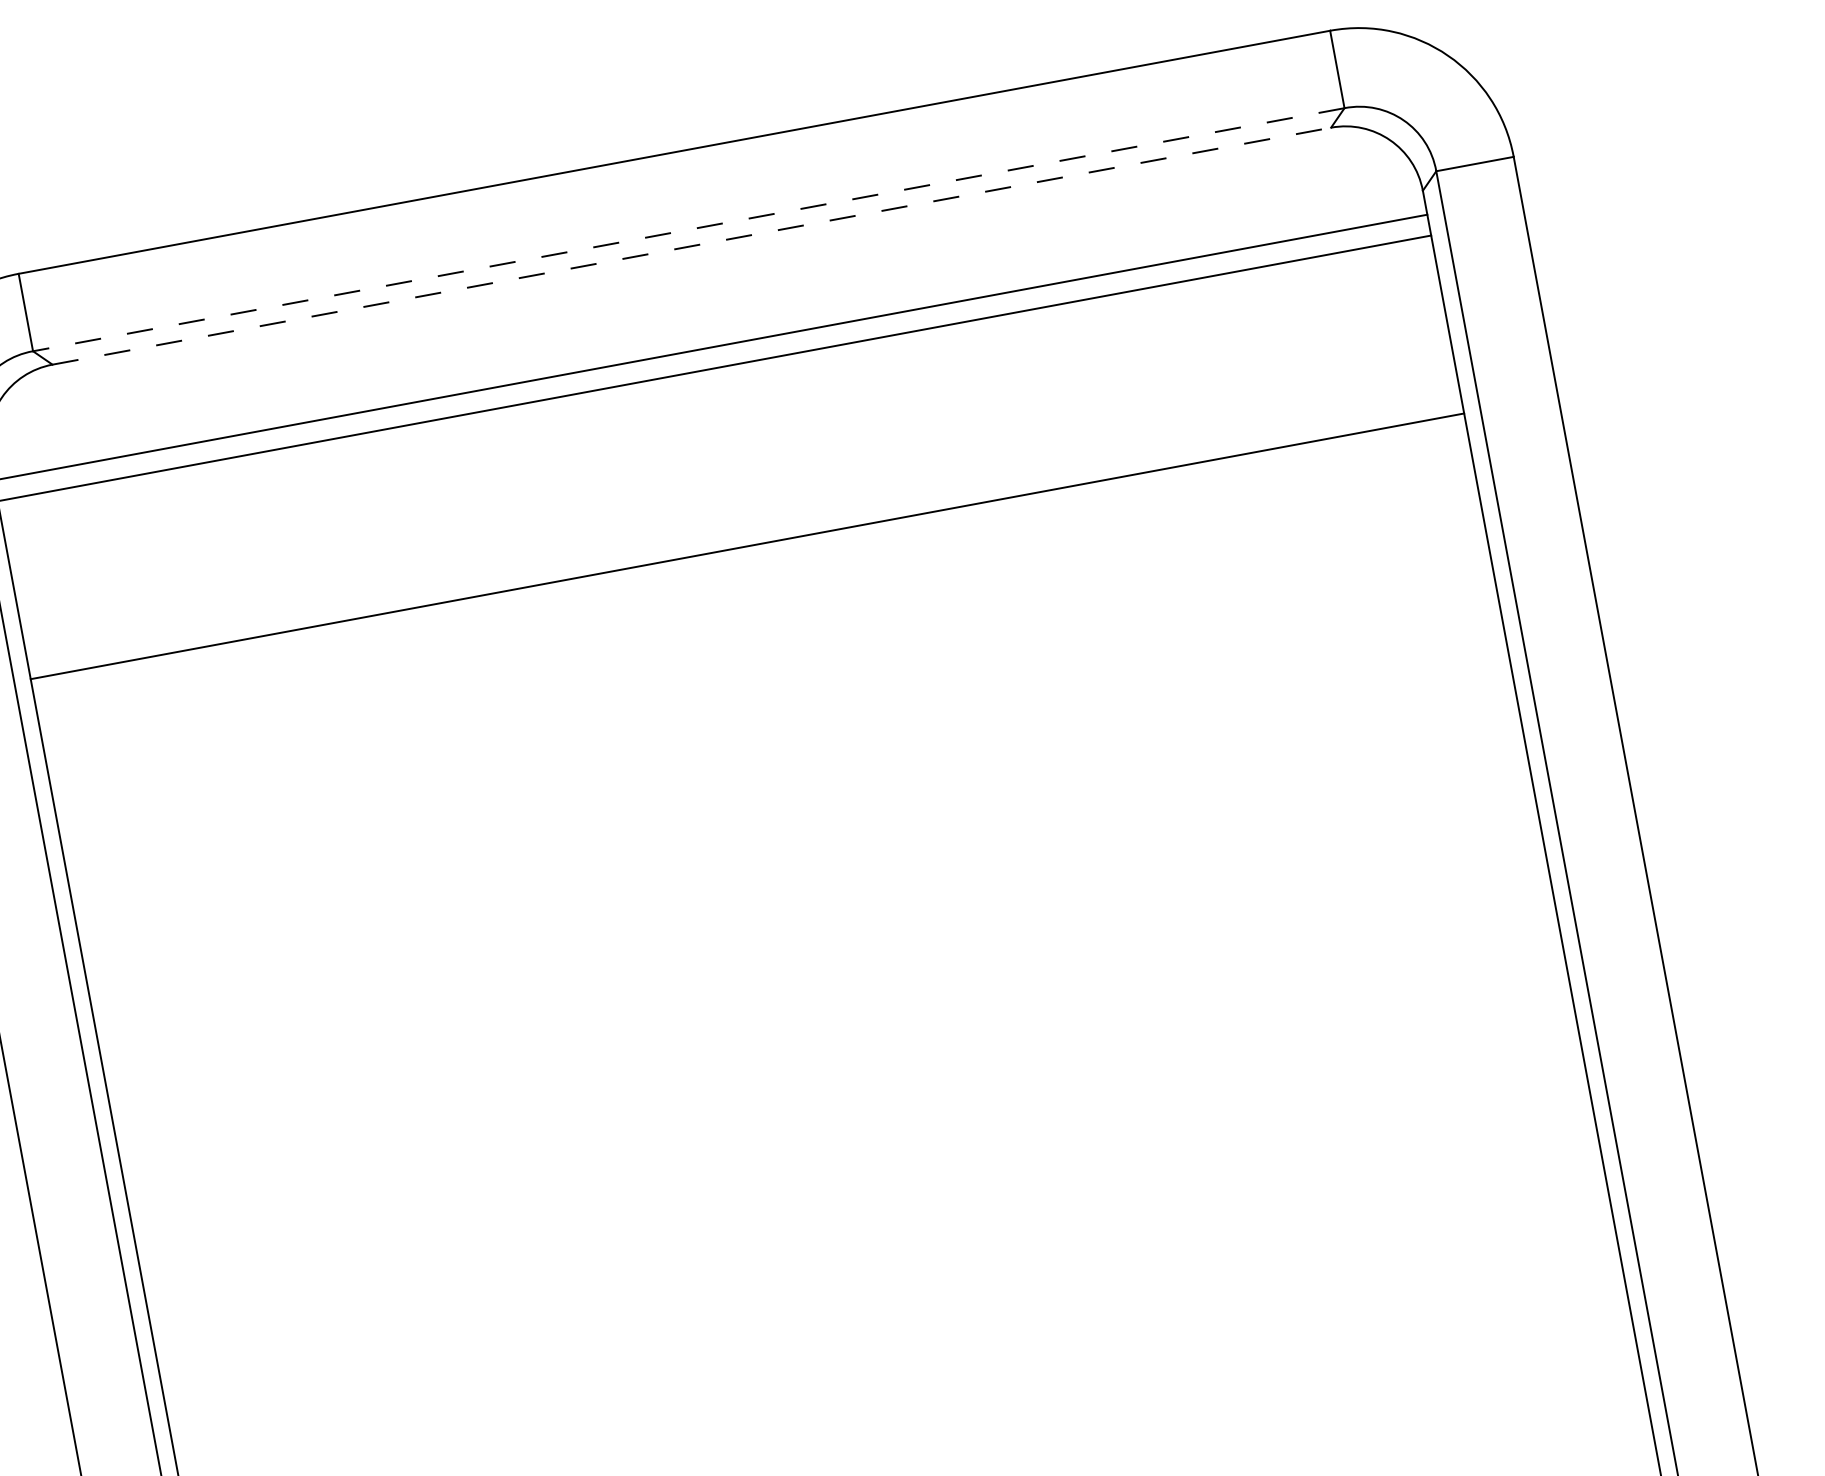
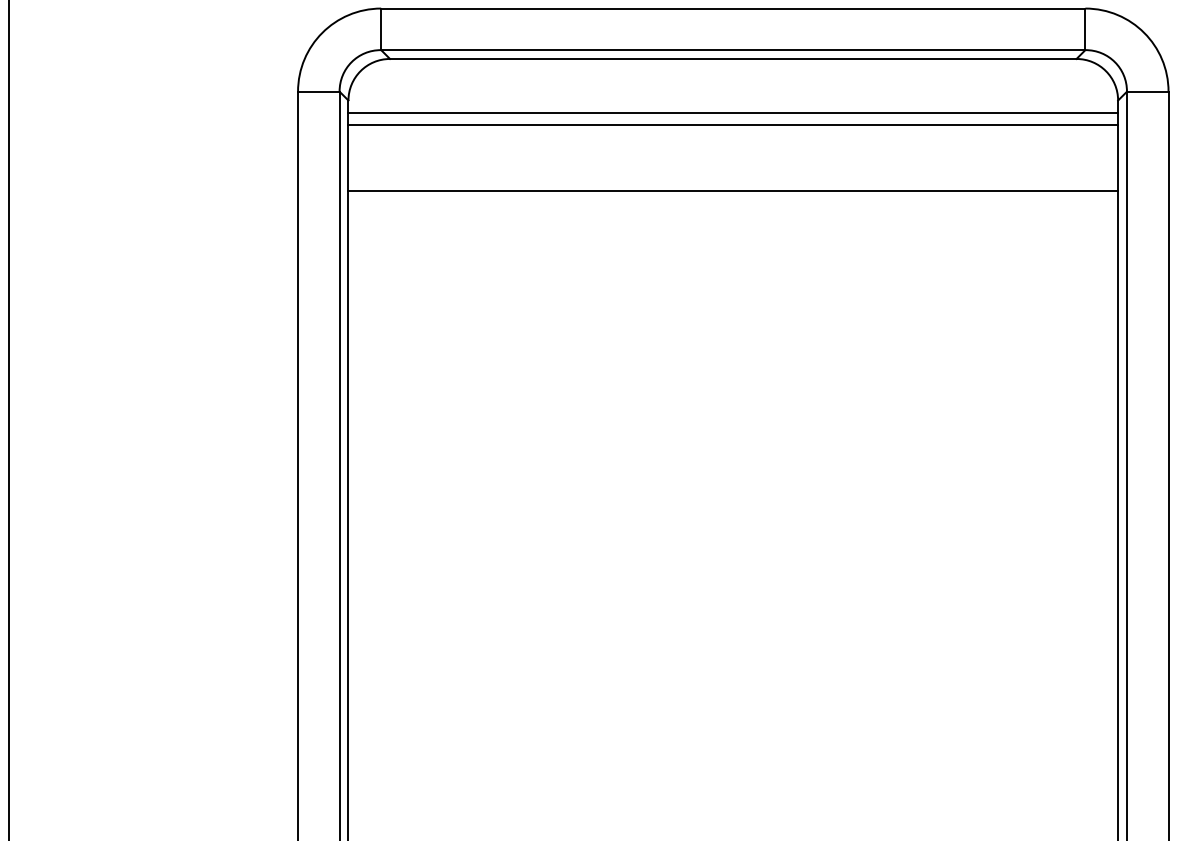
line: (687, 230) -> (732, 50), dashed -> solid
line: (692, 245) -> (733, 58), dashed -> solid
line: (747, 546) -> (733, 191), moved

